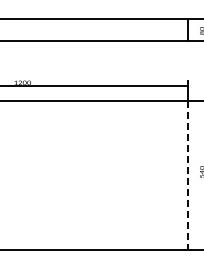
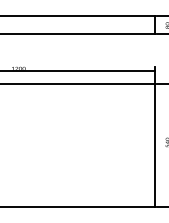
line: (187, 176) -> (155, 146), dashed -> solid

